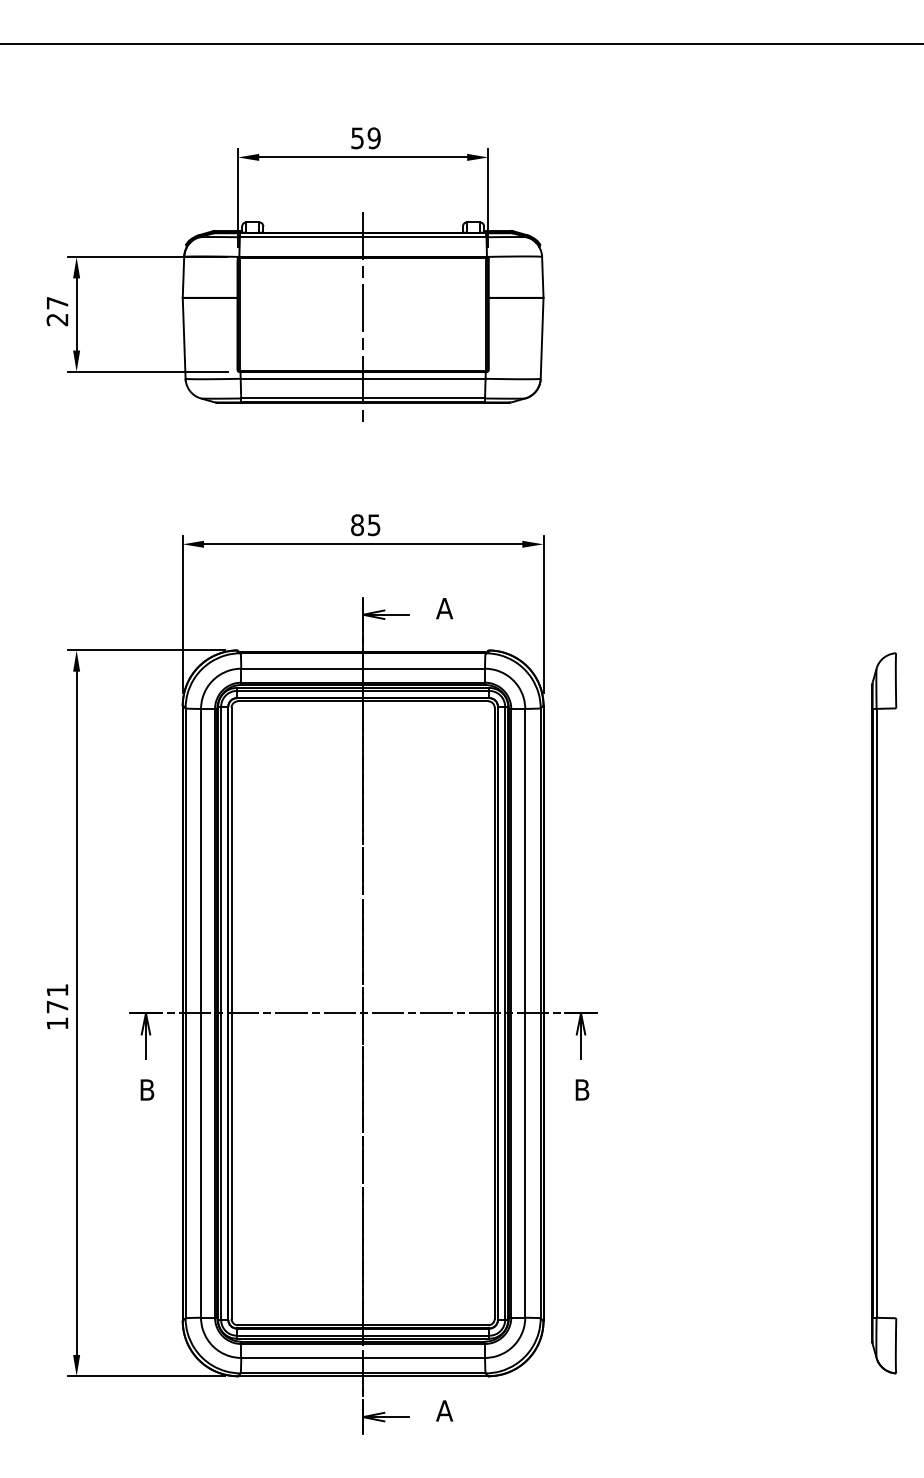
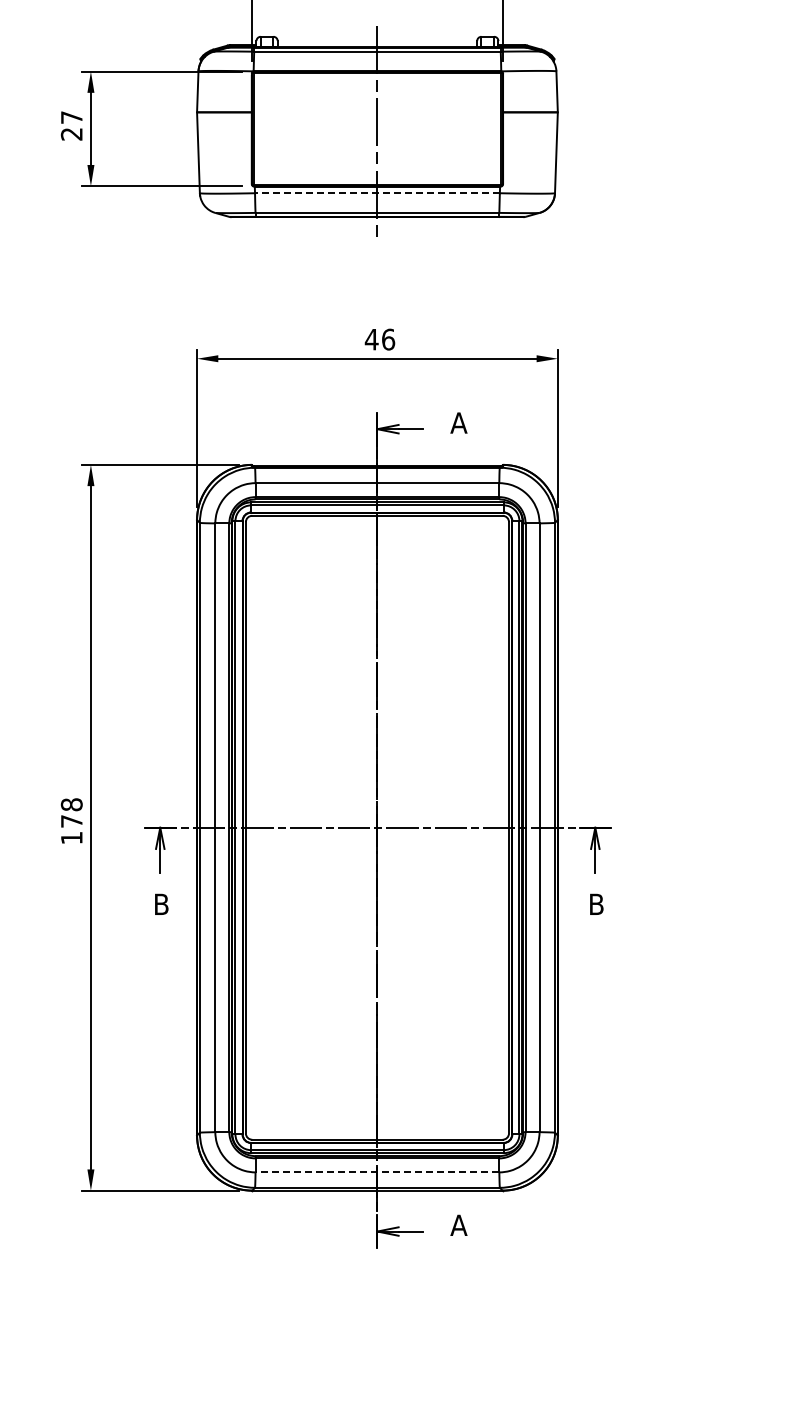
line: (362, 378) -> (376, 192), solid -> dashed
text: (365, 525) -> (379, 339), 85 -> 46
text: (57, 989) -> (71, 803), 171 -> 178
line: (363, 1357) -> (377, 1171), solid -> dashed

